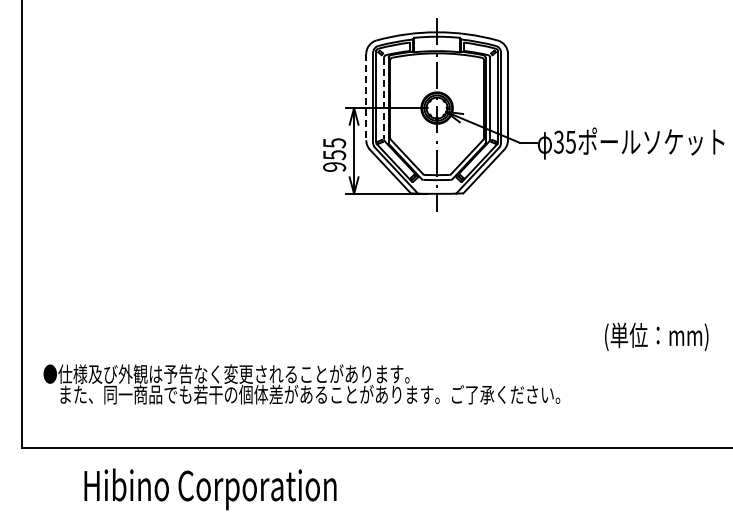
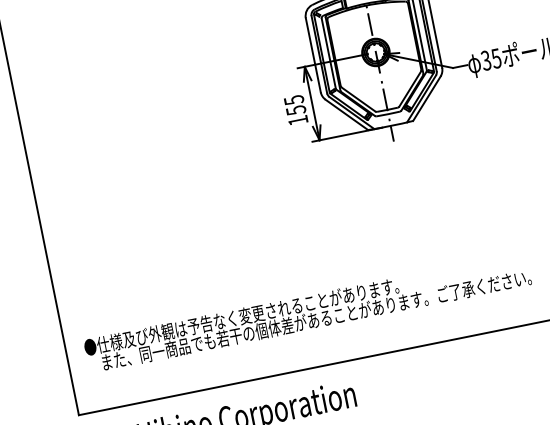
line: (366, 97) -> (313, 55), dashed -> solid
line: (383, 98) -> (328, 53), dashed -> solid
text: (334, 166) -> (298, 120), 955 -> 155

